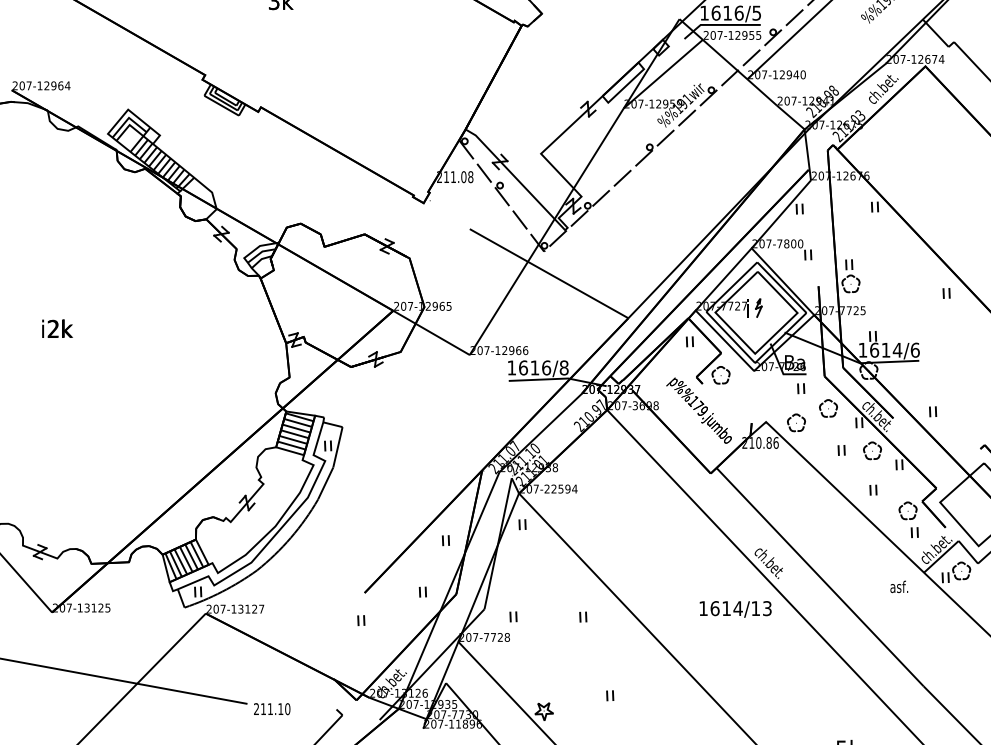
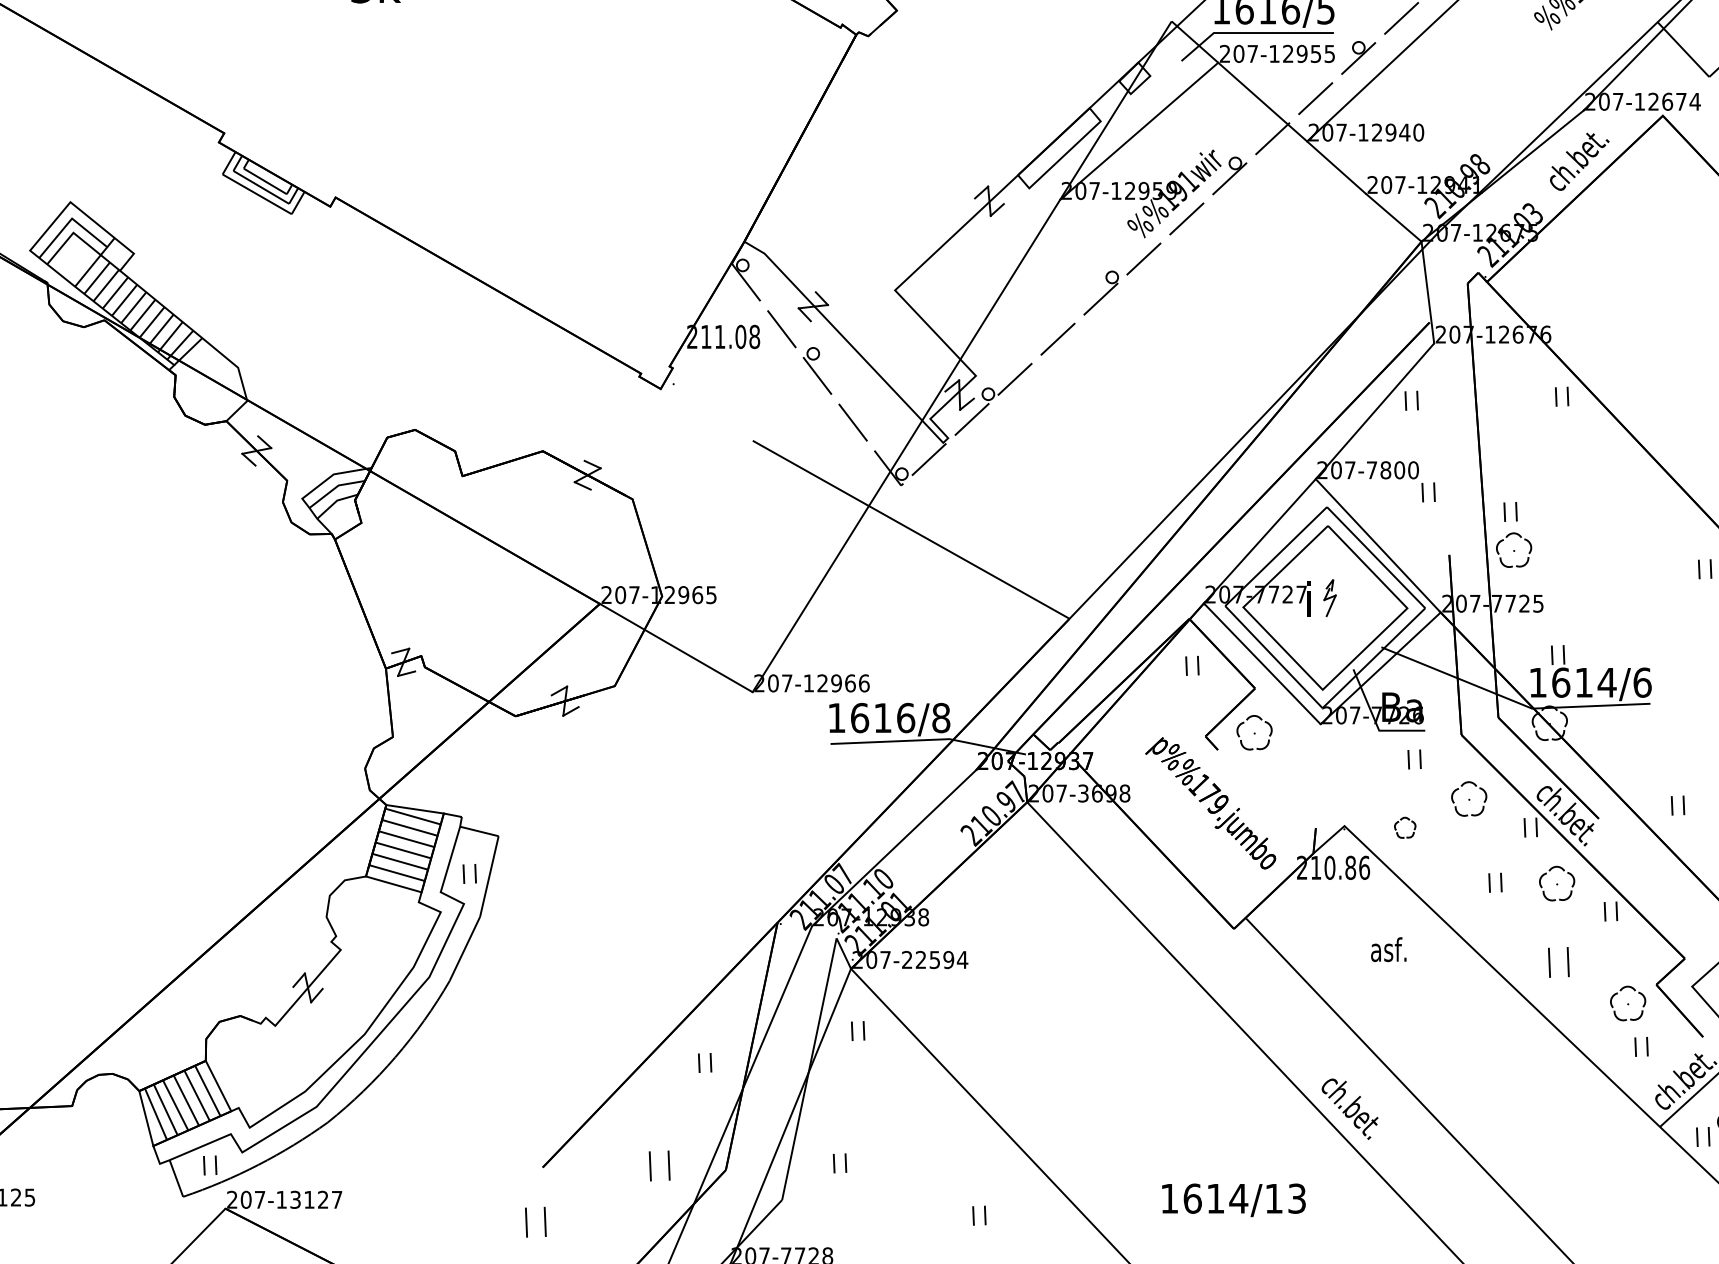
part: (796, 422) -> (1405, 826), size x0.6
part: (873, 489) -> (1559, 960), size x1.6
text: (899, 586) -> (1389, 948), moved
part: (422, 591) -> (658, 1164), size x1.6
text: (735, 609) -> (1233, 1200), moved
part: (513, 616) -> (840, 1162), moved
part: (361, 620) -> (536, 1222), size x1.6

